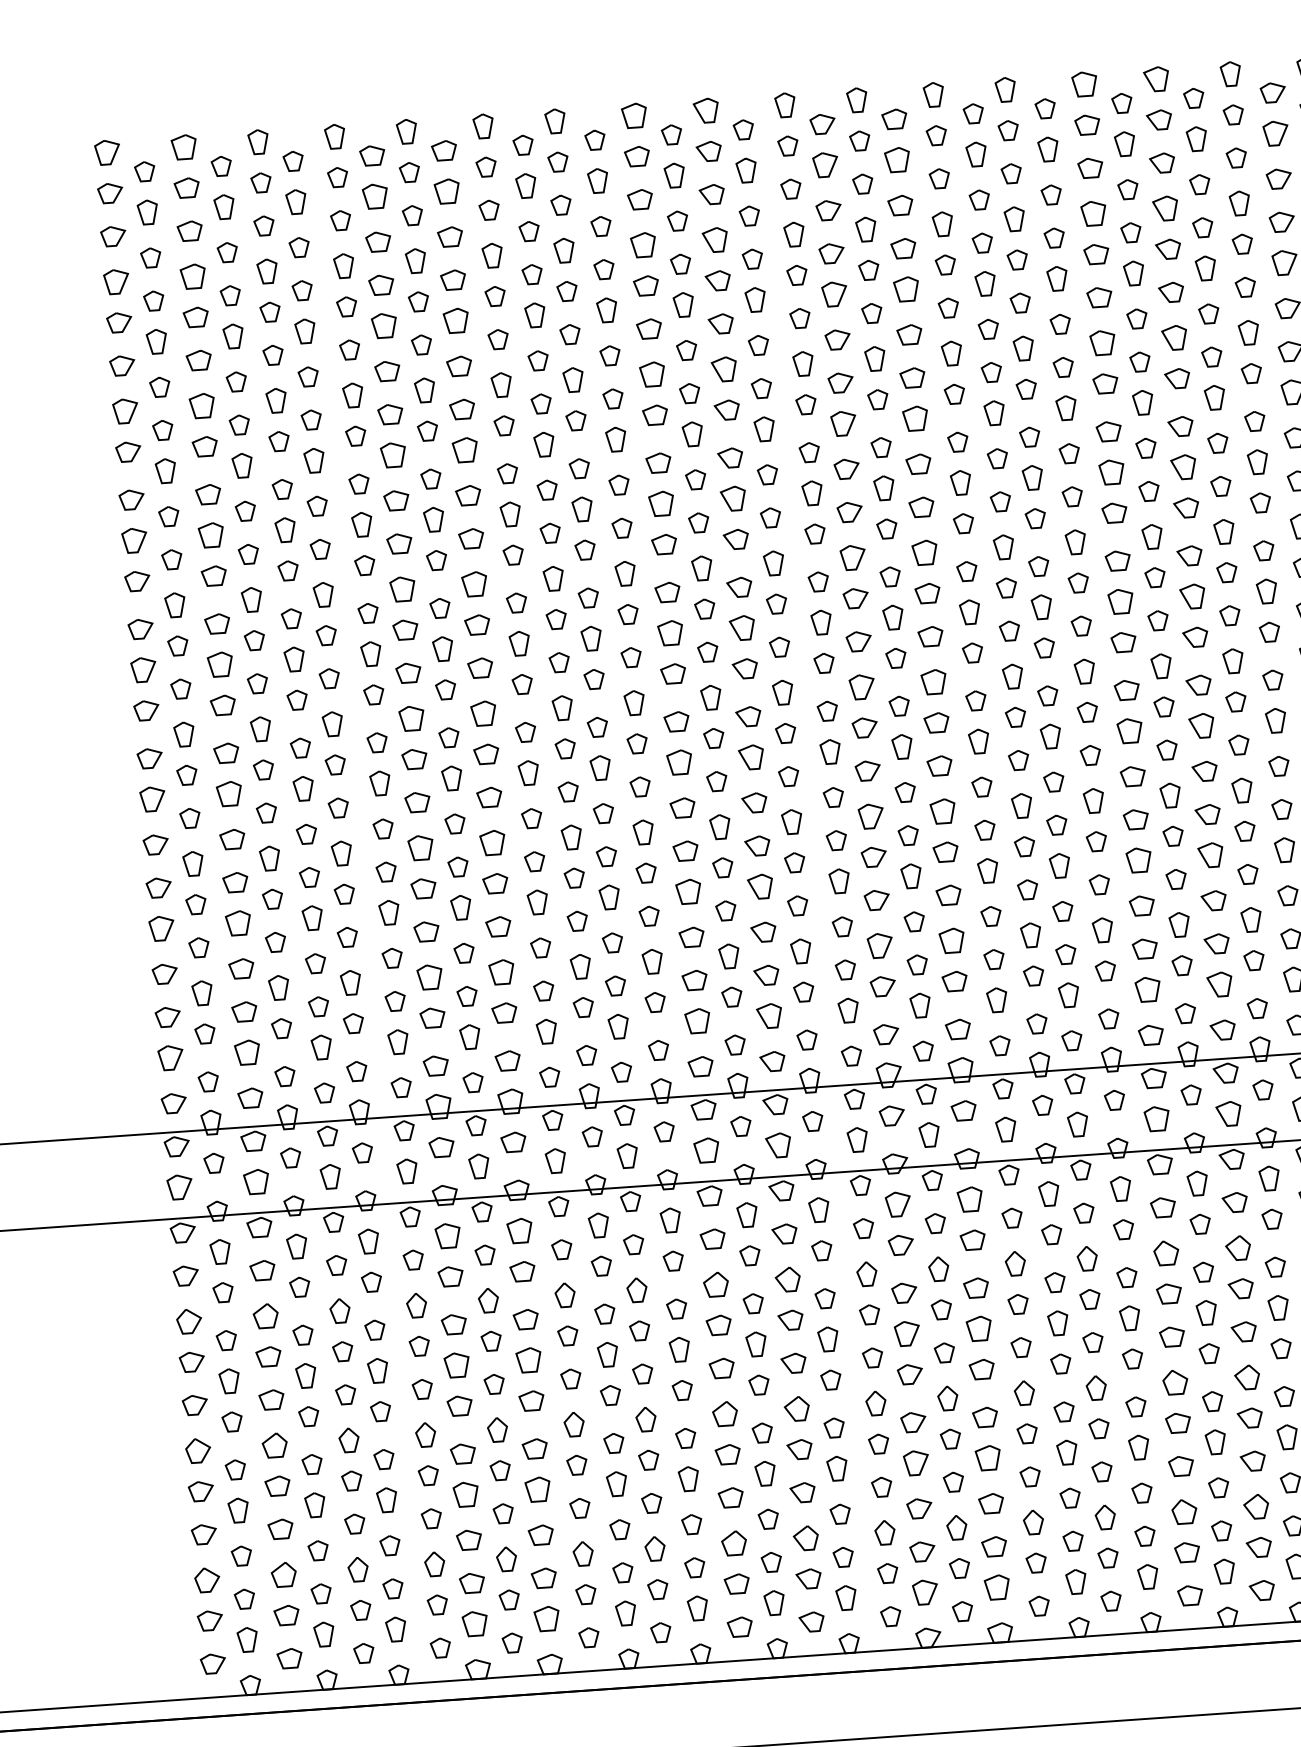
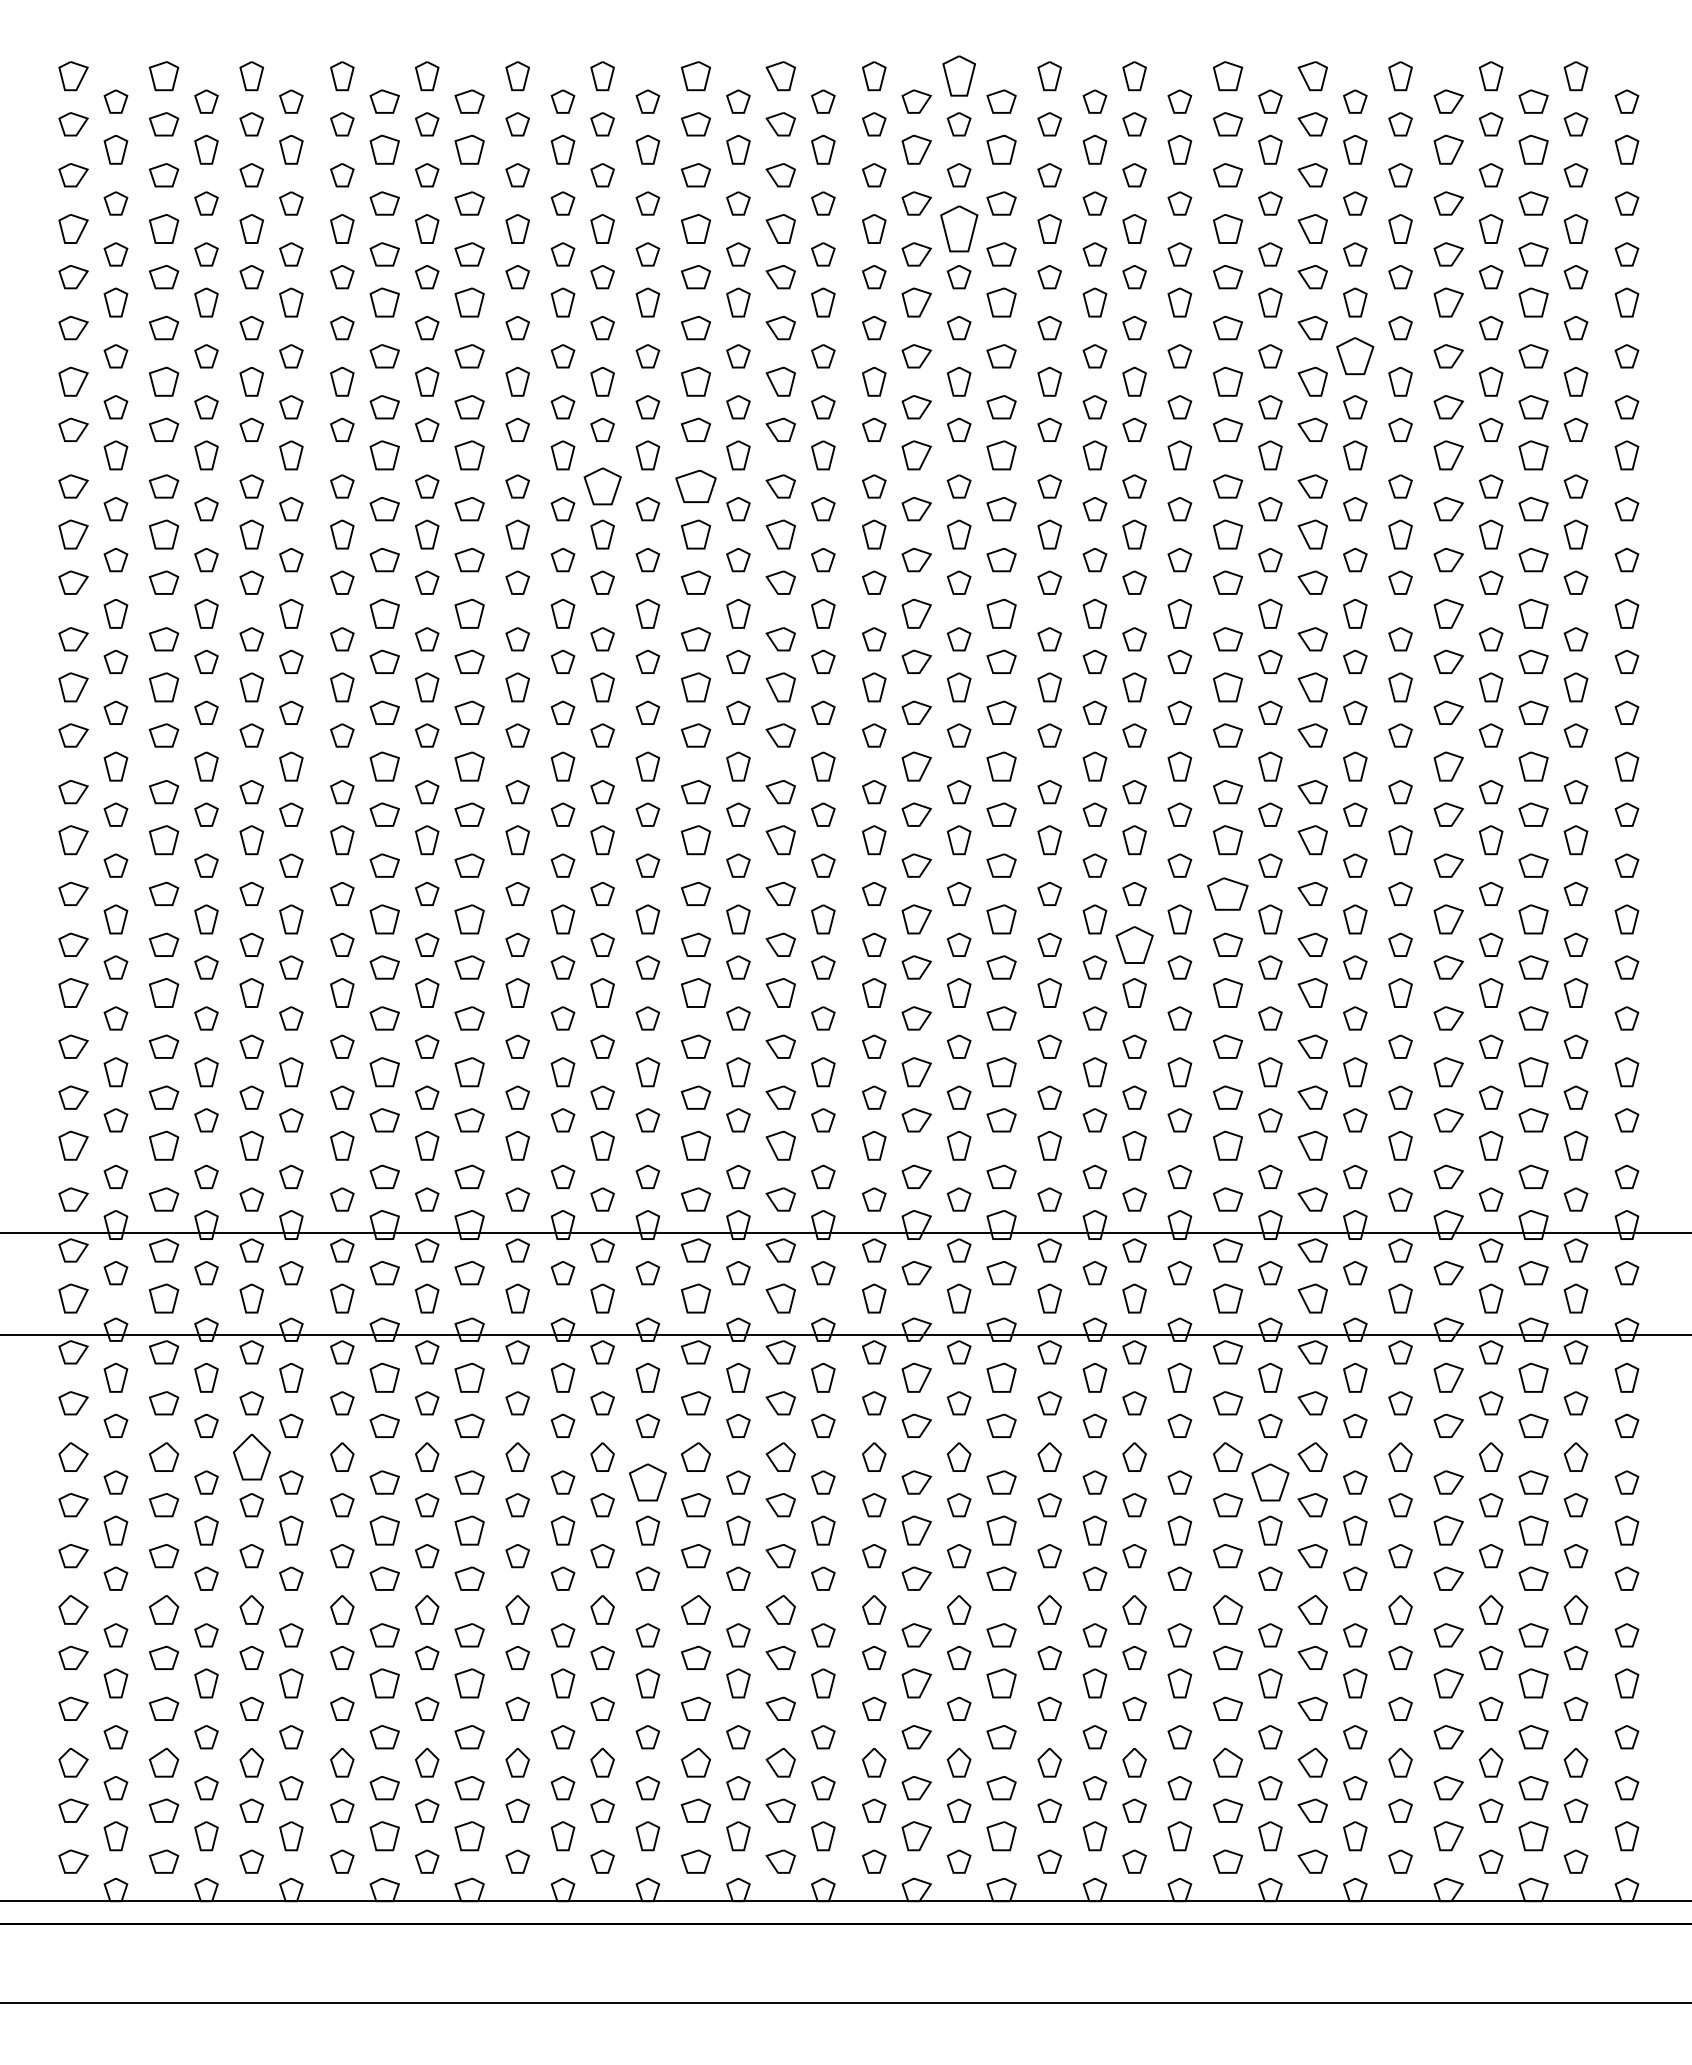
part: (856, 100) -> (958, 76), size x1.4
part: (865, 229) -> (958, 228), size x1.6
part: (1209, 313) -> (1355, 356), size x1.6
part: (658, 463) -> (695, 486), size x1.4
part: (579, 468) -> (602, 486), size x1.6
part: (1133, 776) -> (1228, 893), size x1.4
part: (1056, 824) -> (1134, 944), size x1.6
part: (1203, 1272) -> (1270, 1482), size x1.6
part: (676, 1308) -> (647, 1482), size x1.6
part: (339, 1310) -> (251, 1456), size x1.6

